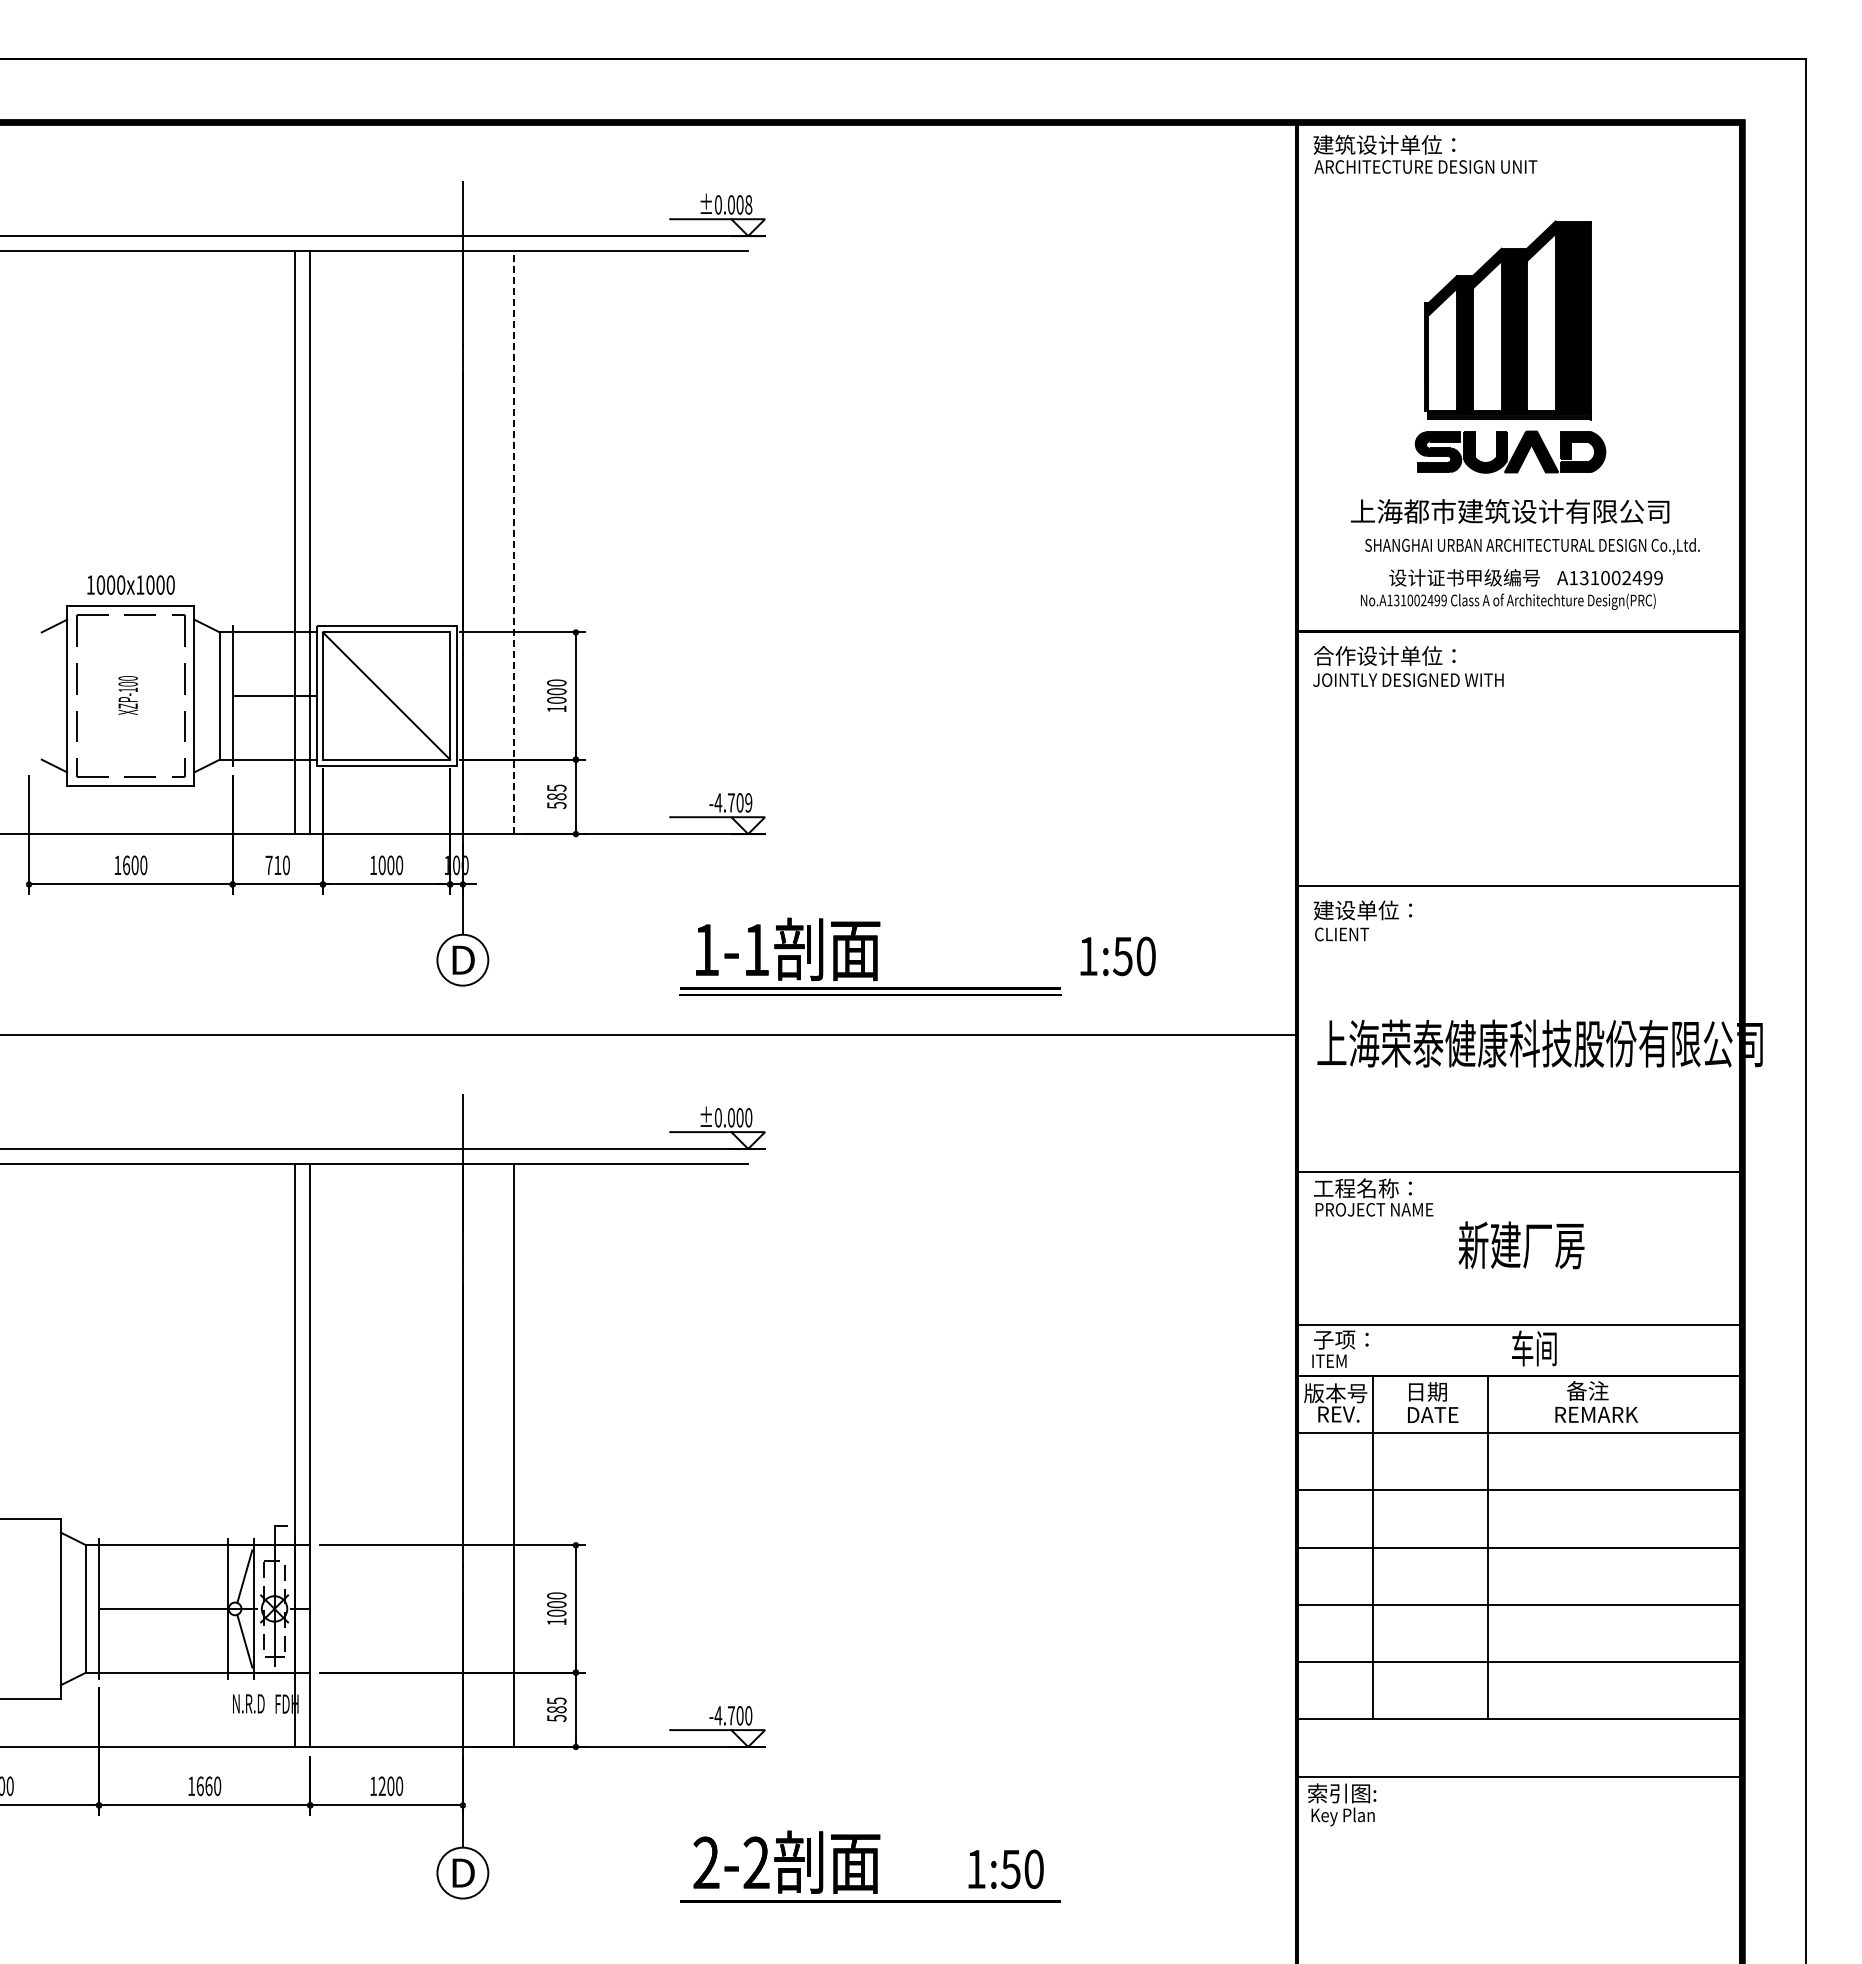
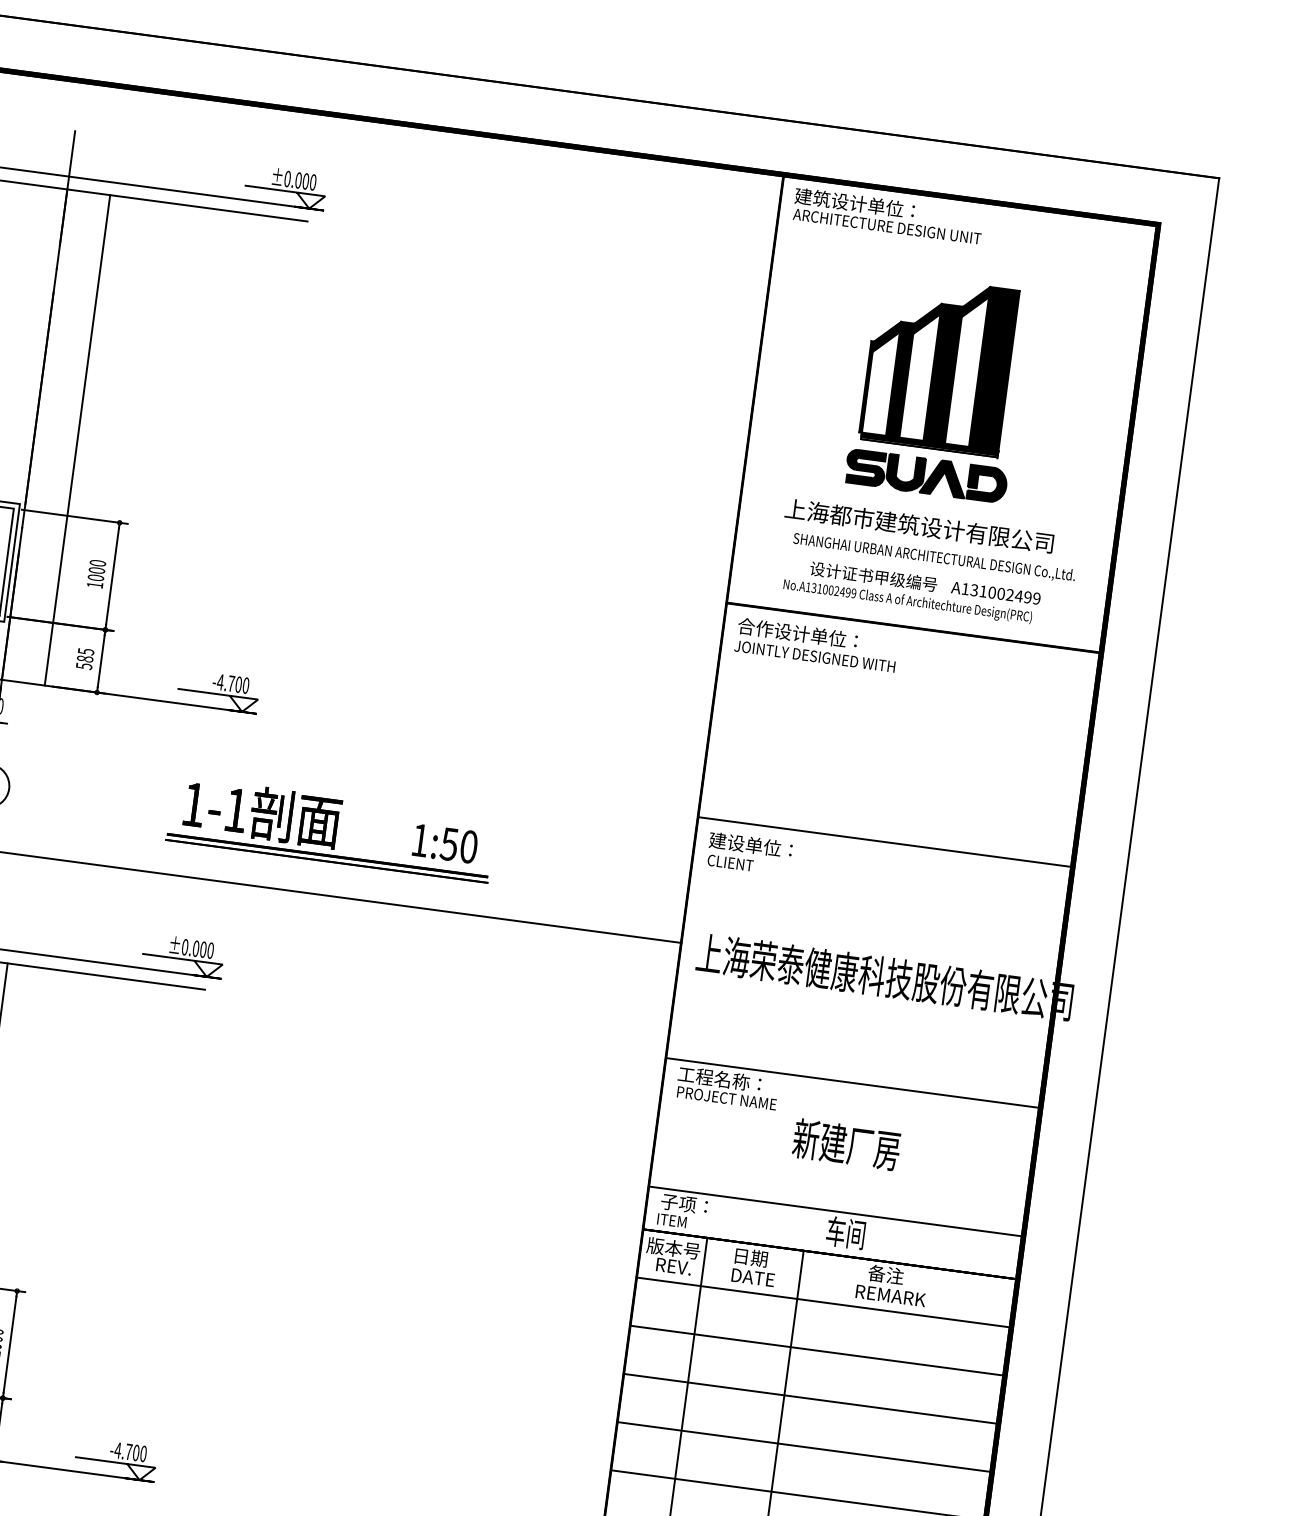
text: (748, 204) -> (312, 182), ±0.008 -> ±0.000
line: (513, 542) -> (77, 440), dashed -> solid
text: (748, 802) -> (245, 685), -4.709 -> -4.700
text: (1117, 956) -> (444, 843), moved

